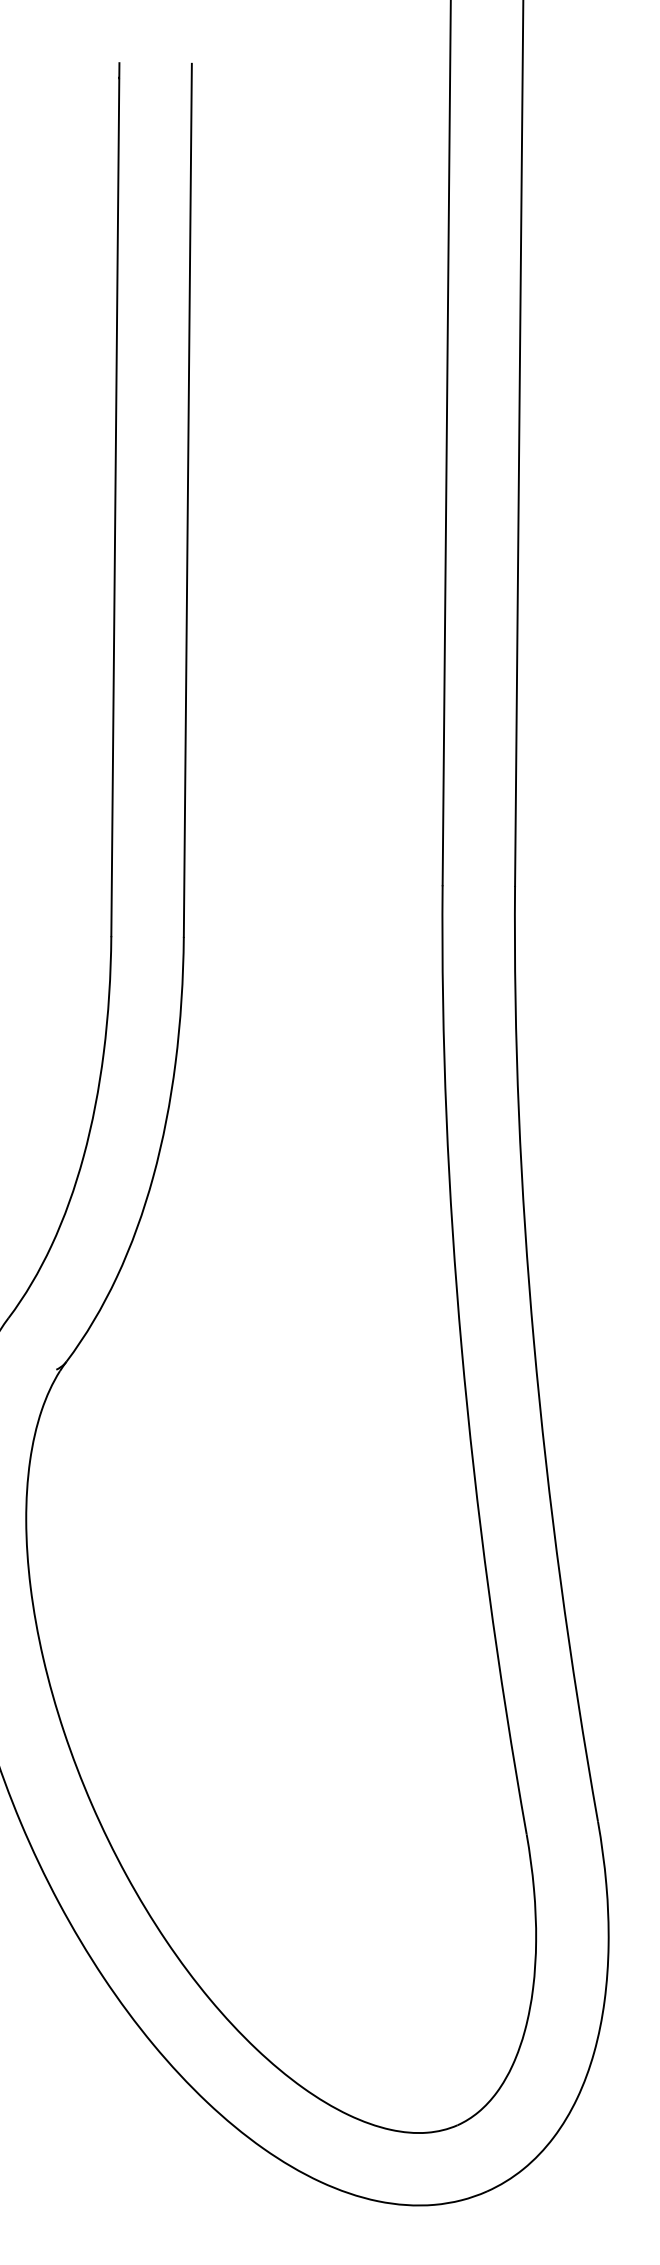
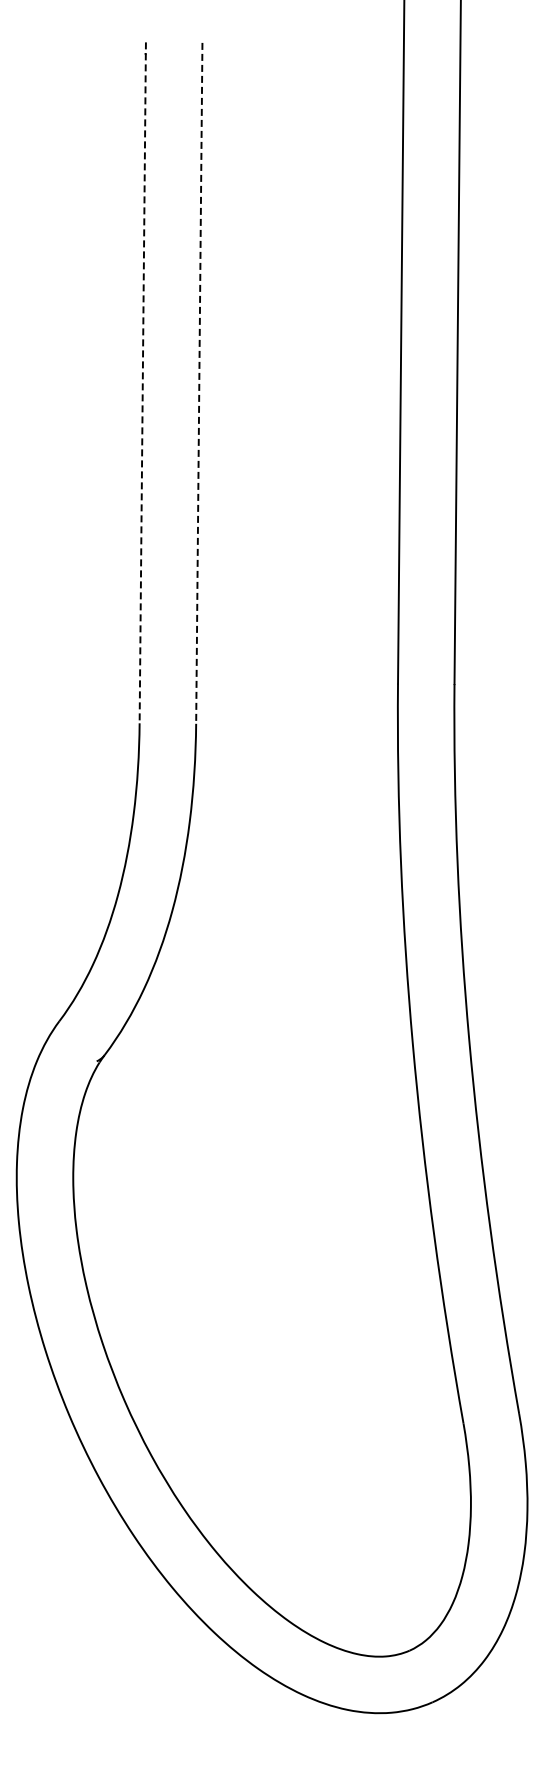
line: (115, 500) -> (142, 383), solid -> dashed
line: (188, 500) -> (199, 383), solid -> dashed

